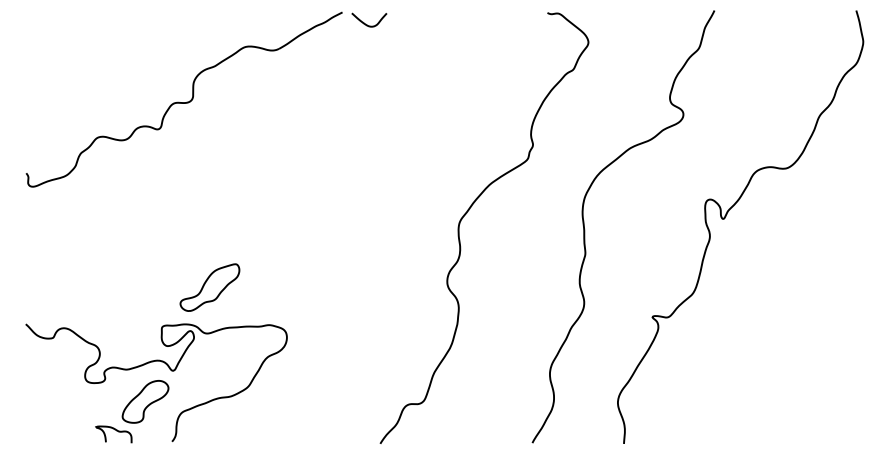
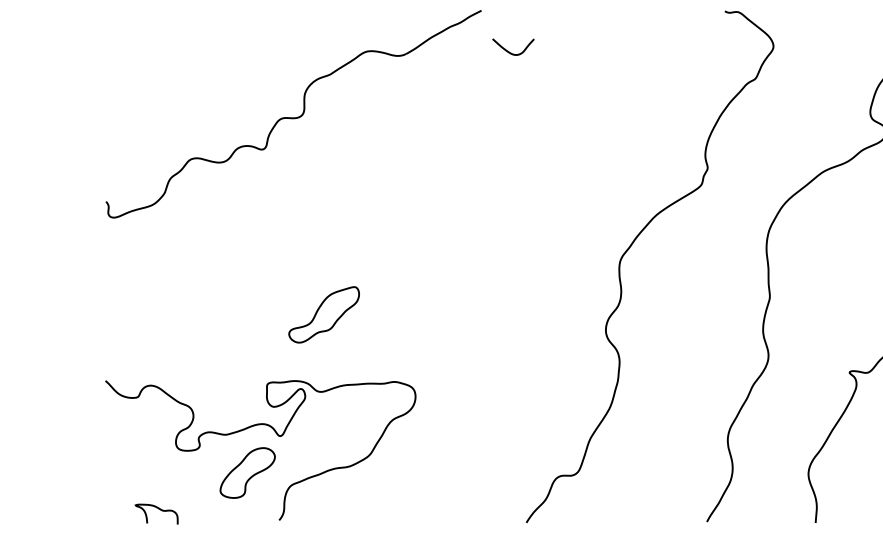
curve: (367, 24) -> (511, 52), moved
part: (209, 287) -> (323, 314), moved
curve: (114, 430) -> (157, 509), moved

